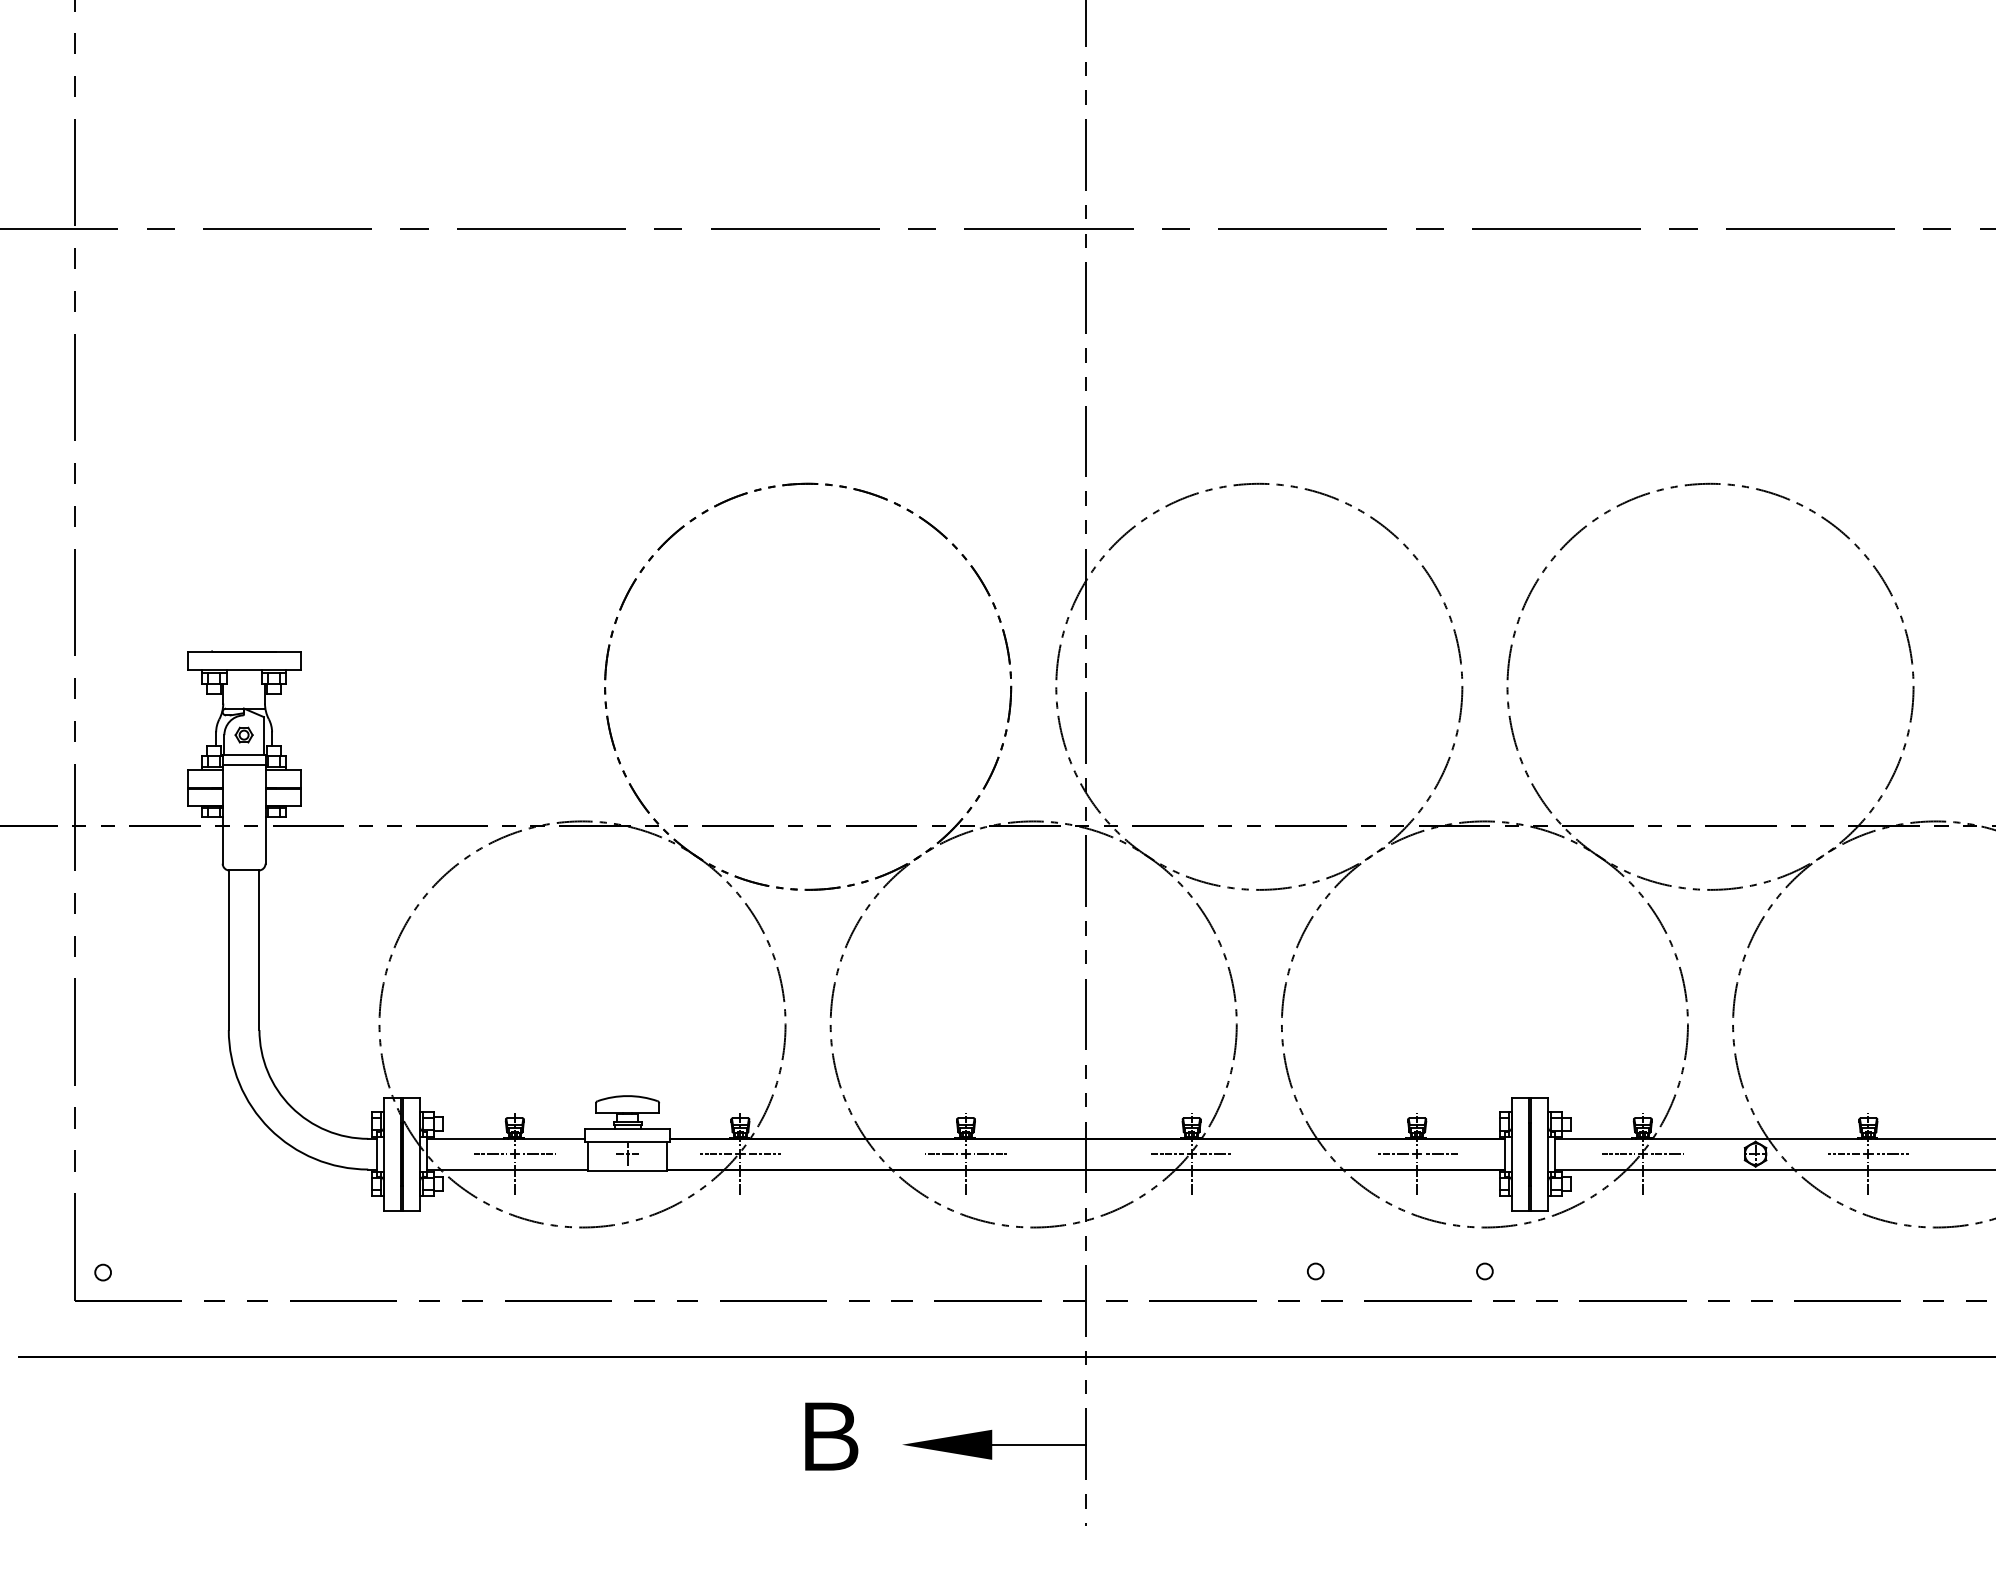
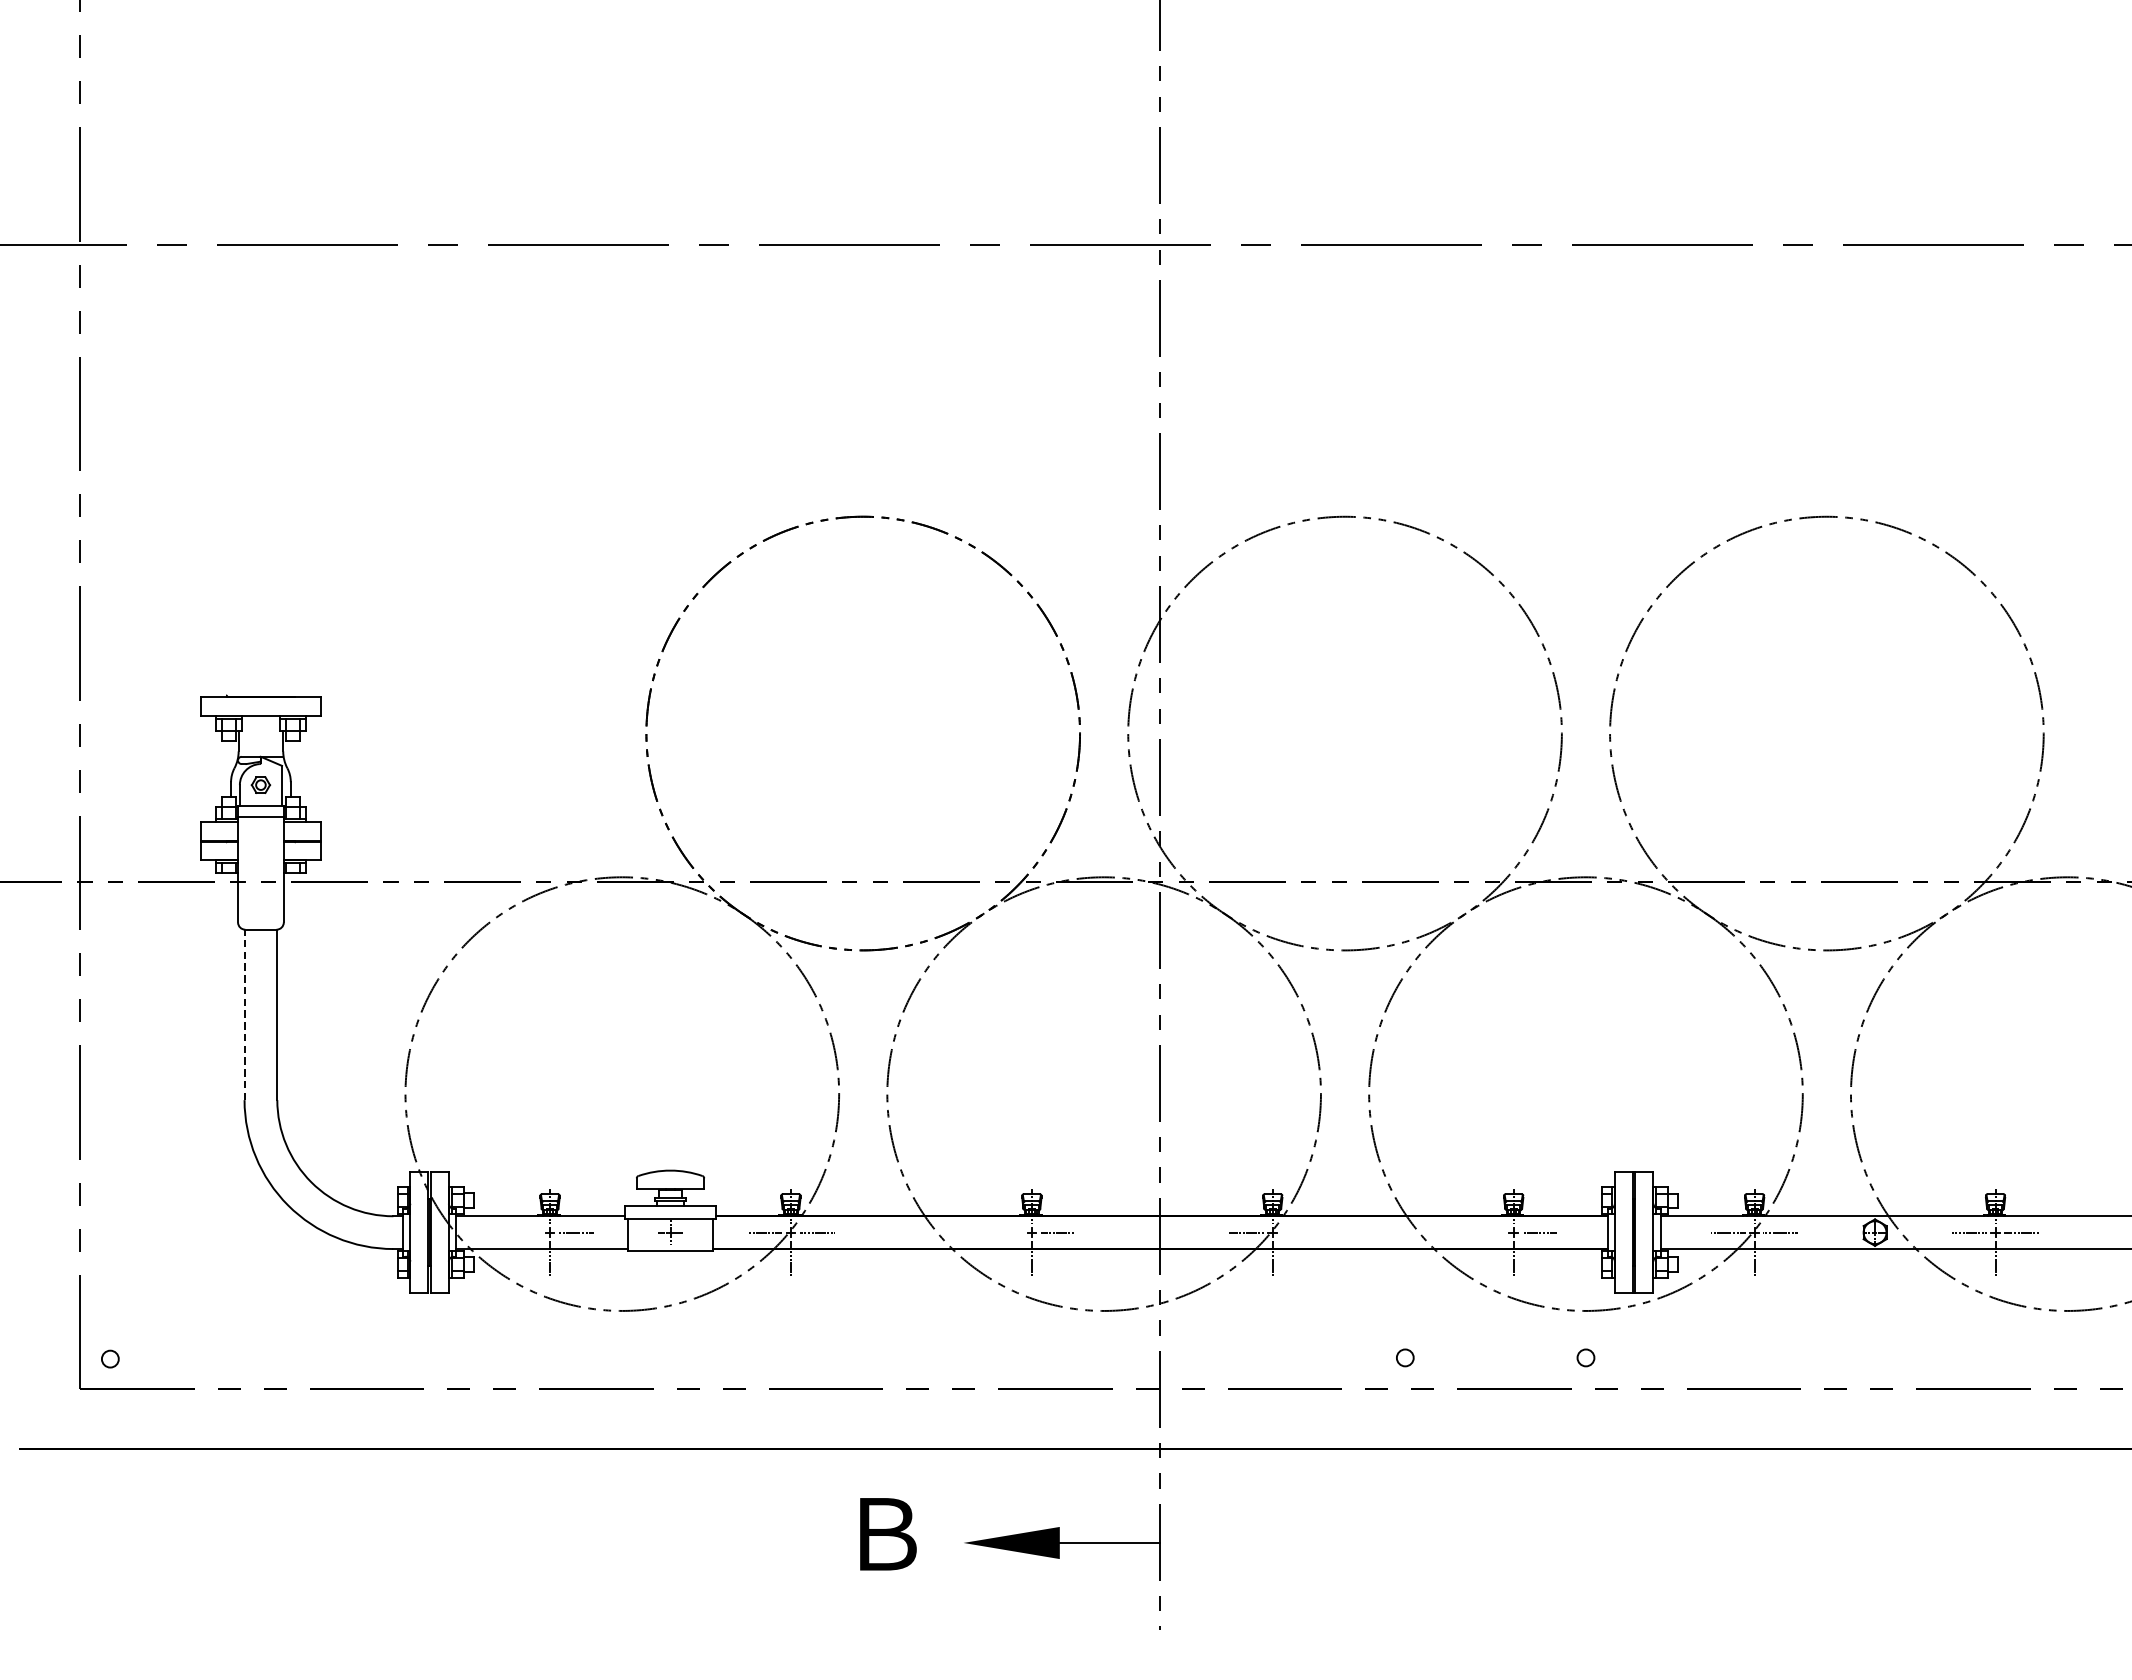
line: (228, 950) -> (244, 1015), solid -> dashed
line: (490, 1154) -> (524, 1232), removed
line: (941, 1154) -> (1005, 1232), removed
line: (1215, 1154) -> (1298, 1232), removed
line: (1392, 1154) -> (1487, 1232), removed

